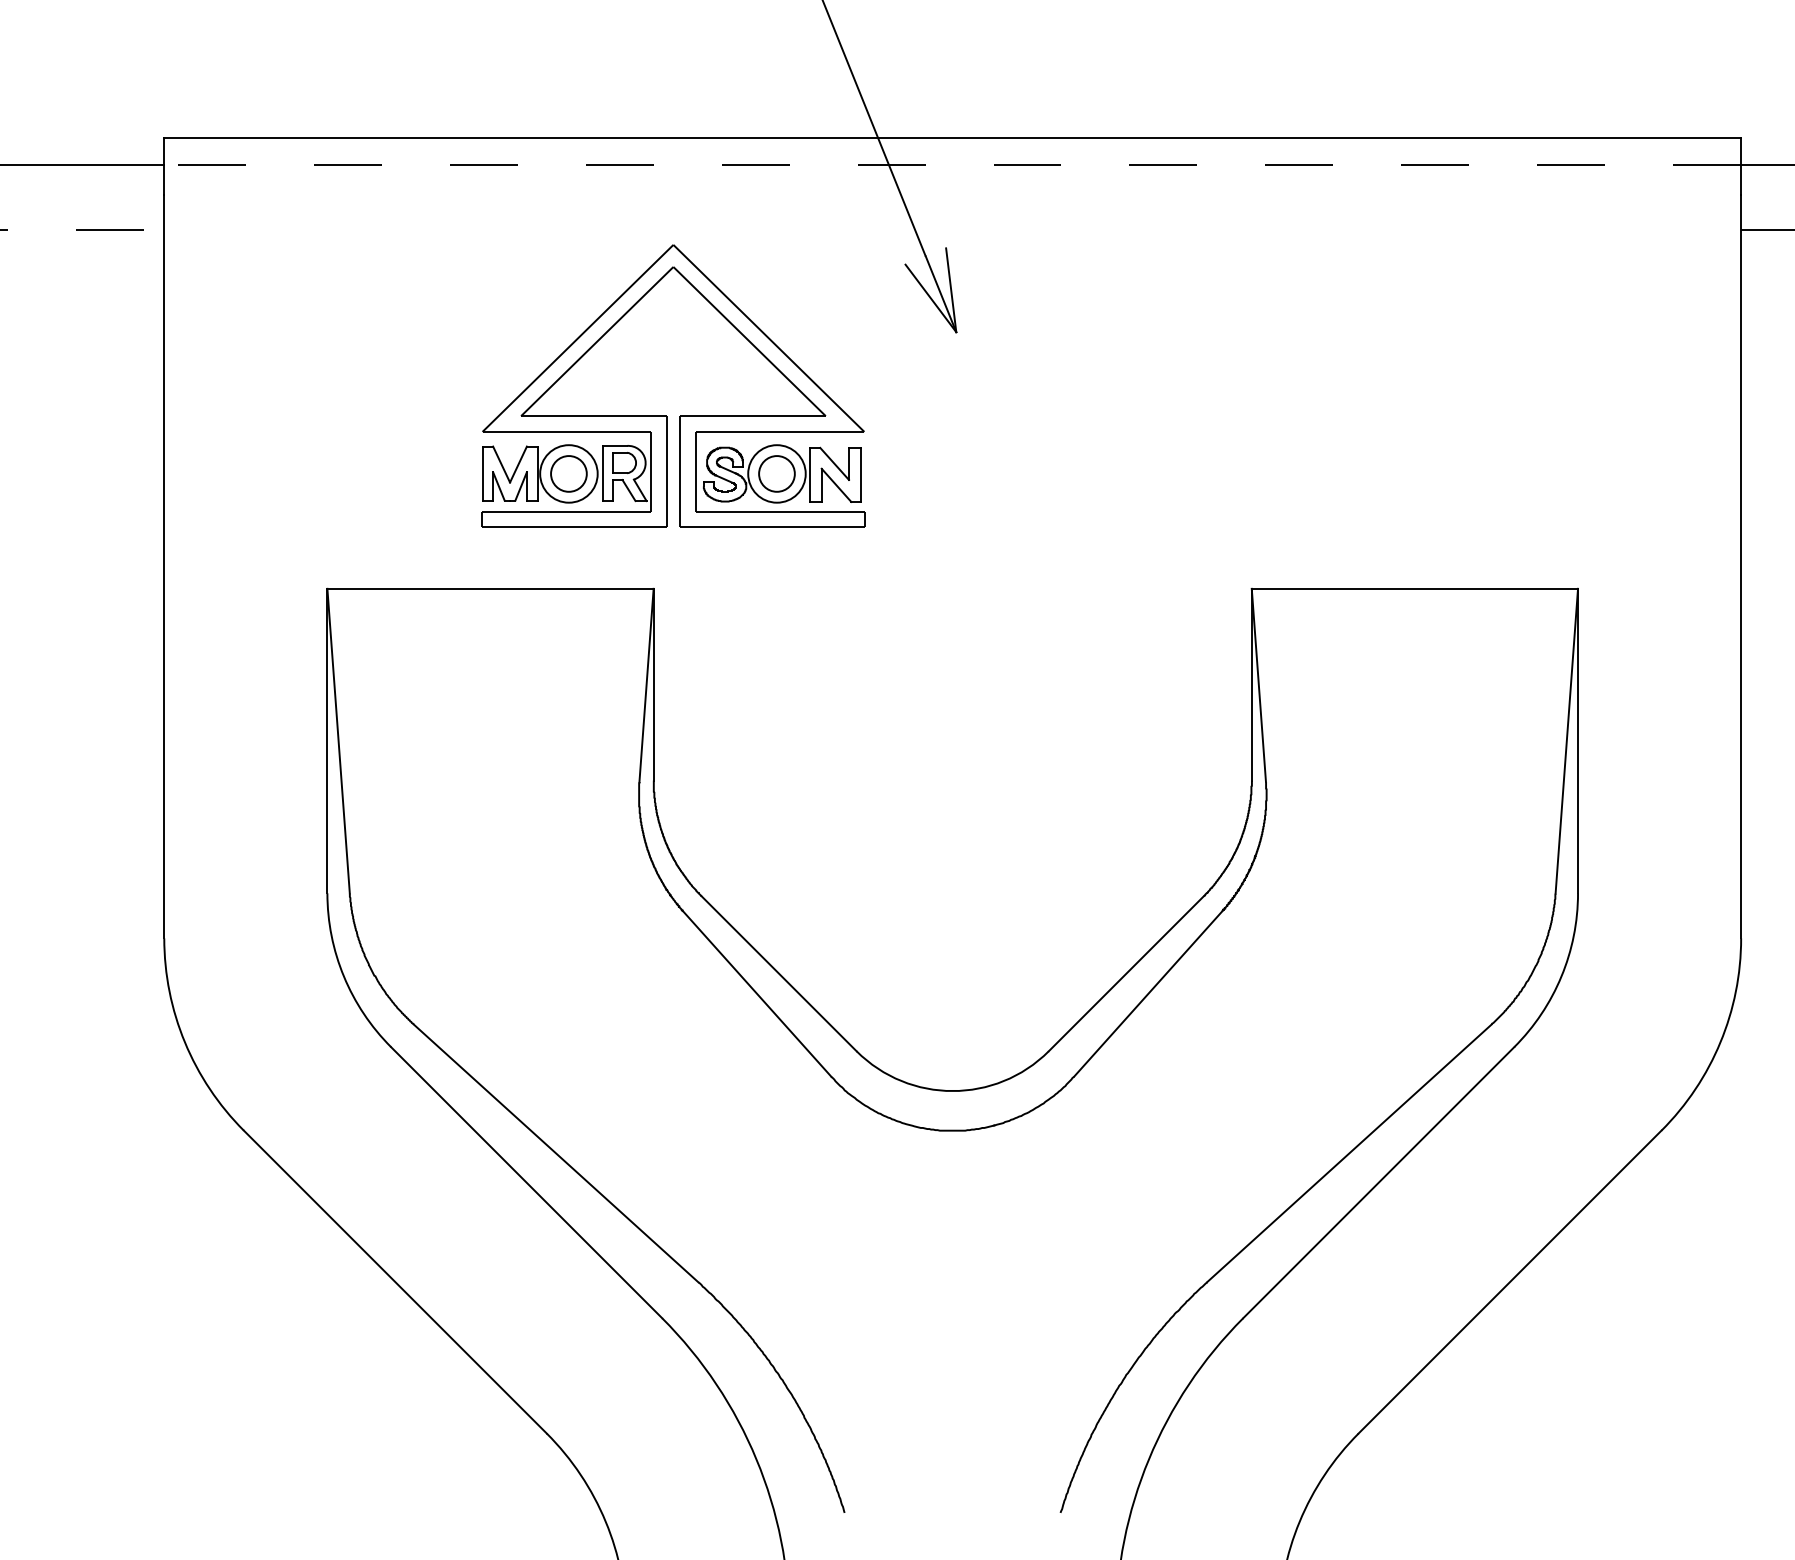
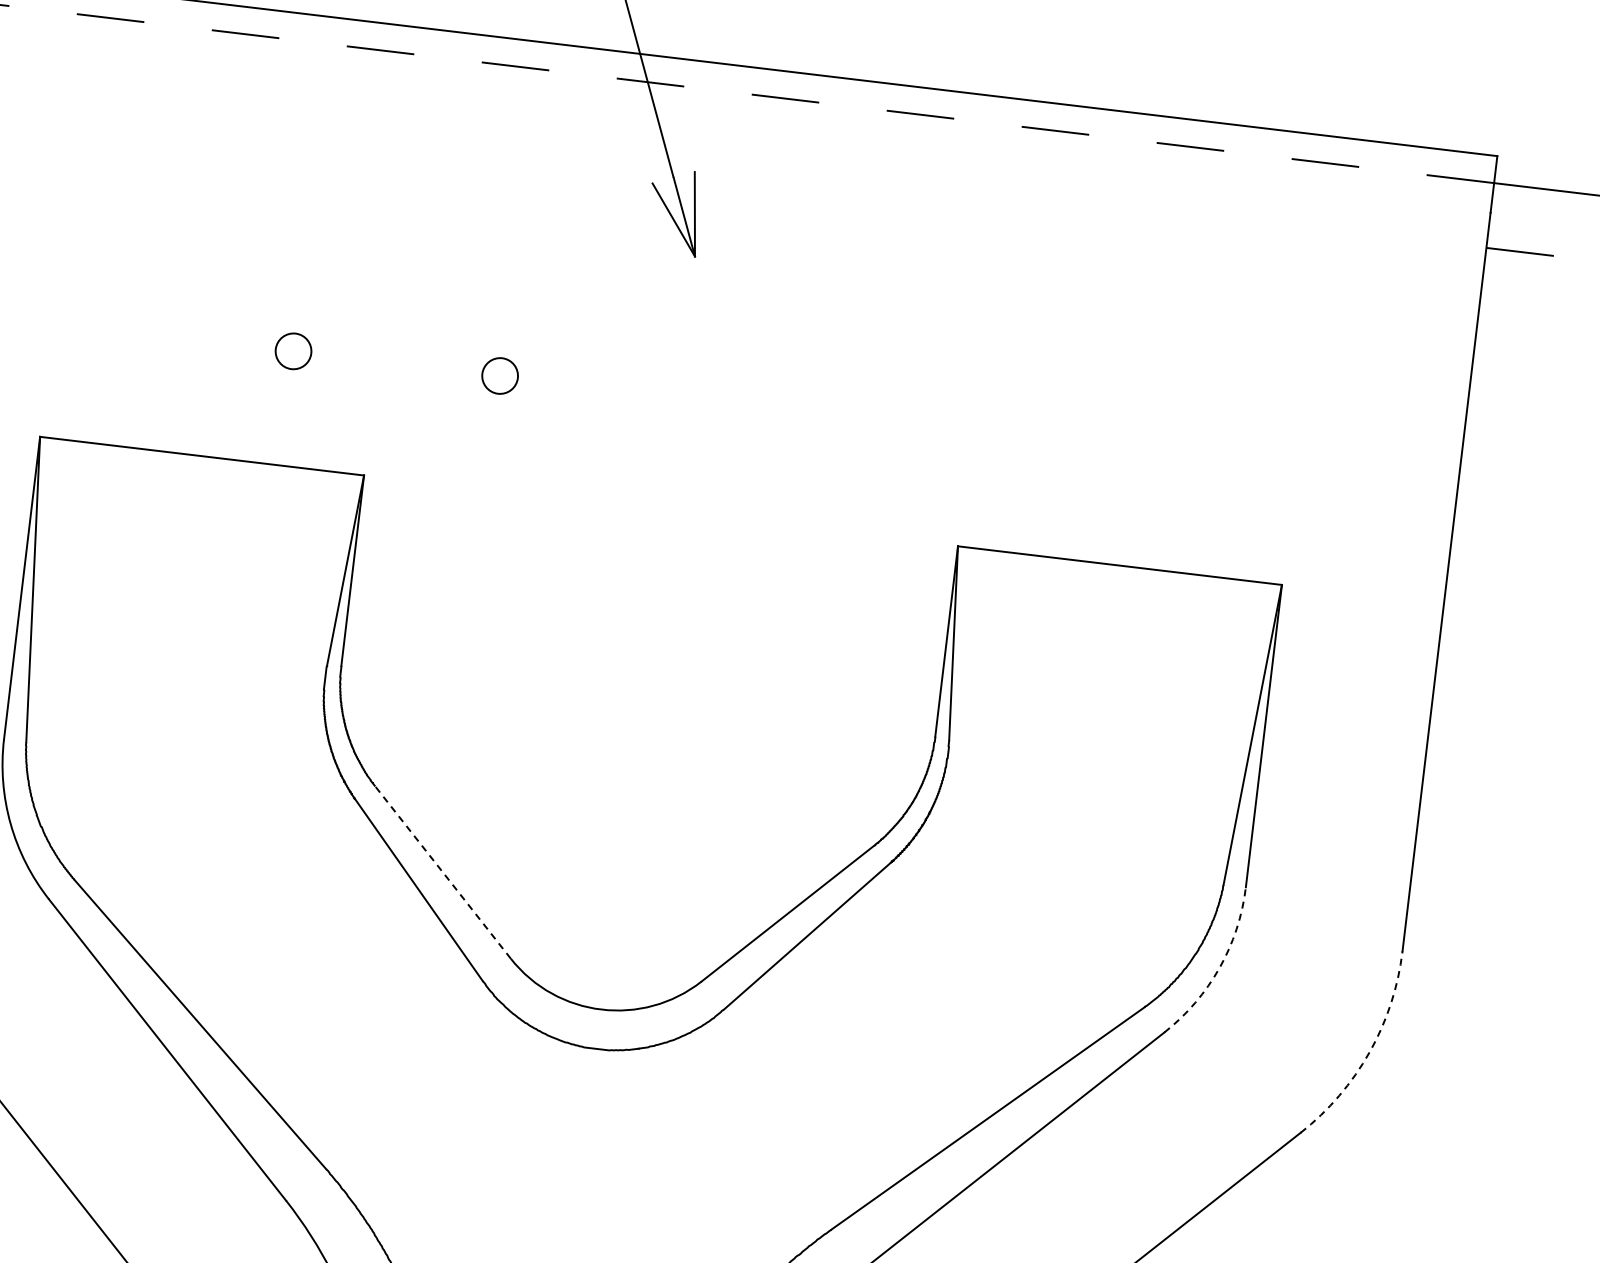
part: (666, 415) -> (397, 304), removed
line: (779, 973) -> (443, 872), solid -> dashed
arc: (1561, 976) -> (1219, 967), solid -> dashed
arc: (1720, 1042) -> (1369, 1052), solid -> dashed

